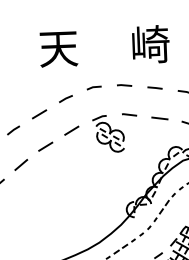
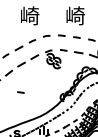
text: (57, 47) -> (29, 15), 天 -> 崎
line: (45, 202) -> (20, 92), added

